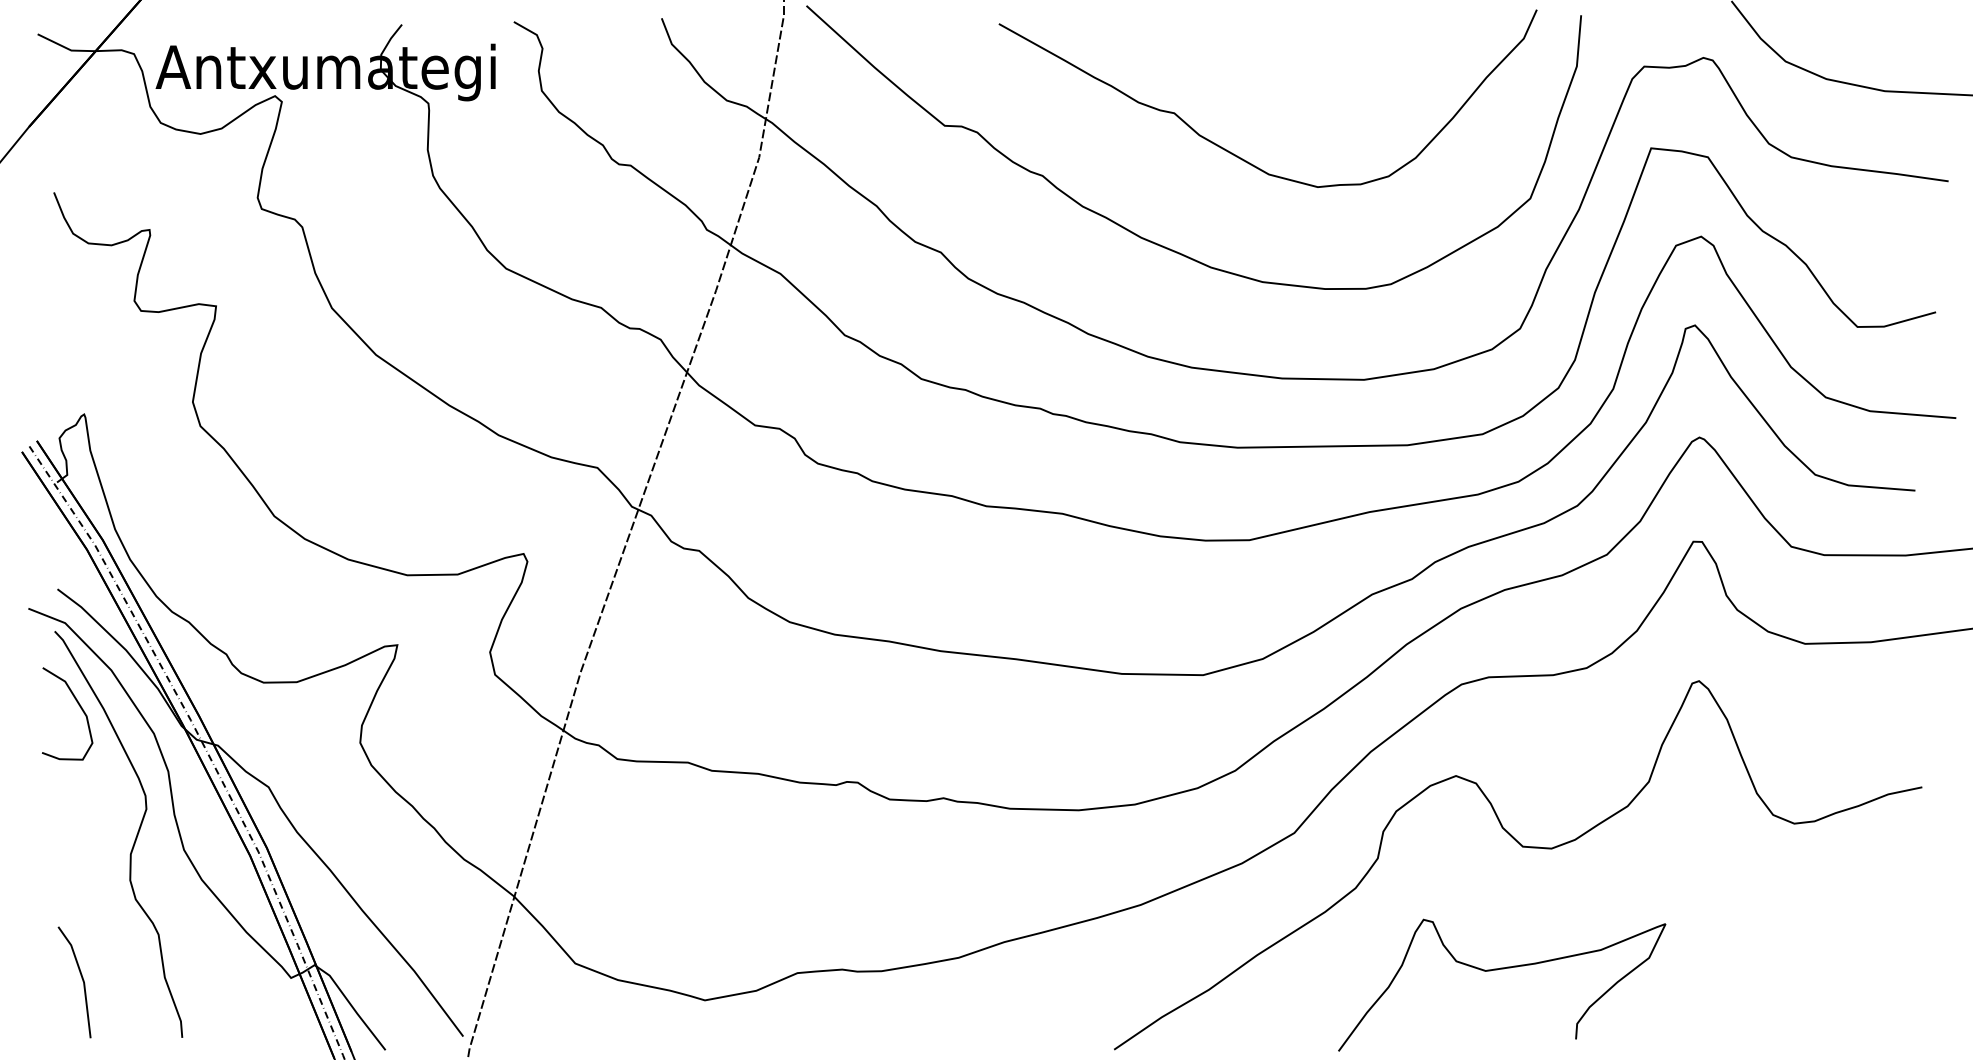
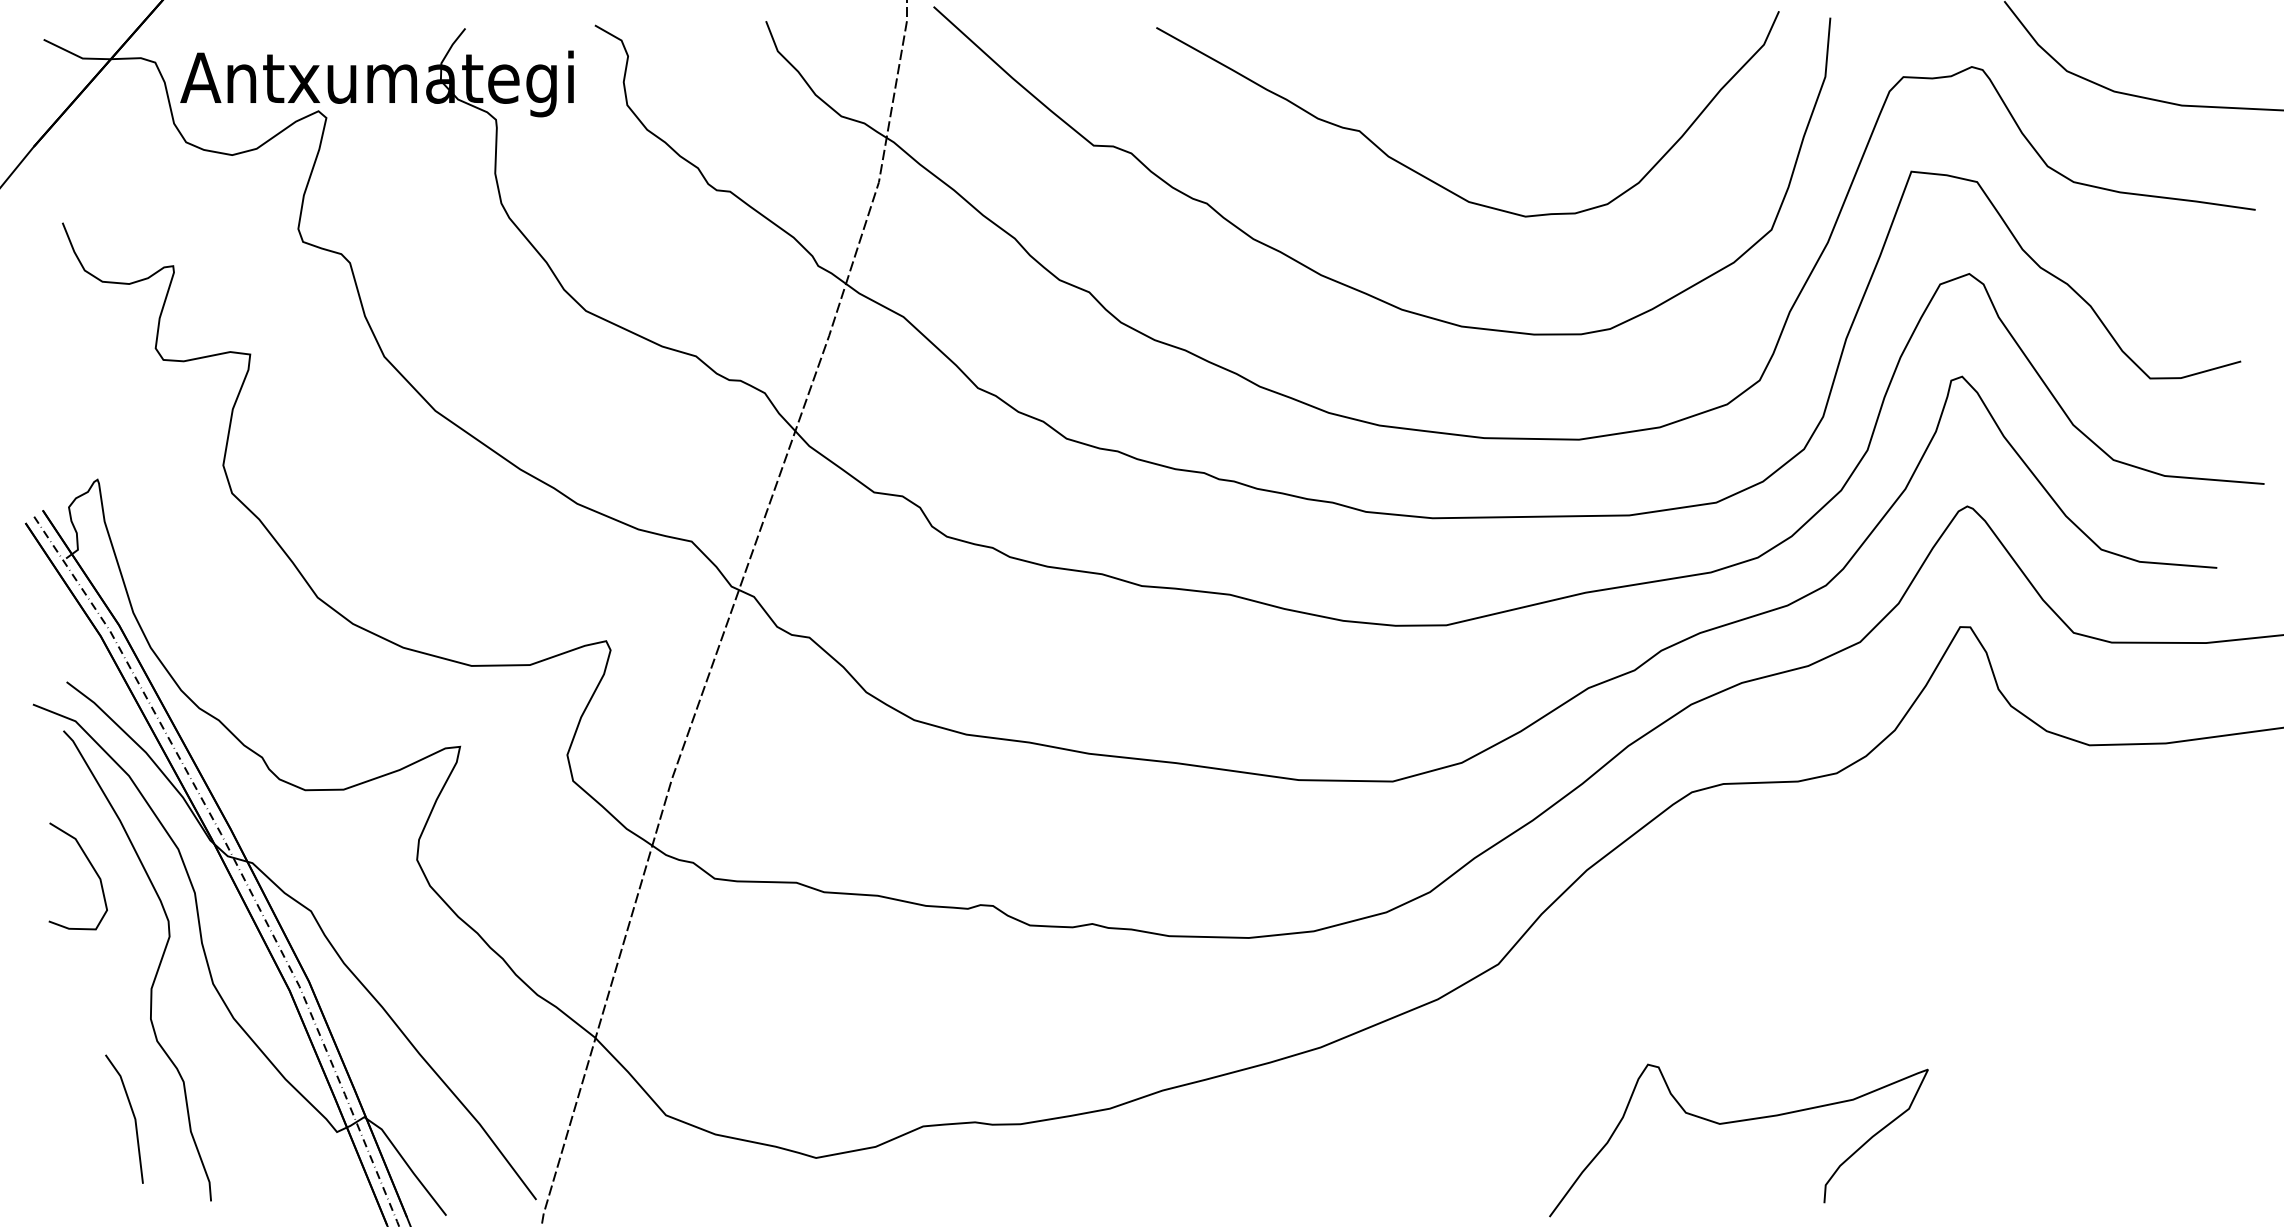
curve: (79, 707) -> (92, 868), moved
curve: (1524, 847) -> (1764, 981), removed
line: (81, 978) -> (132, 1114), moved

